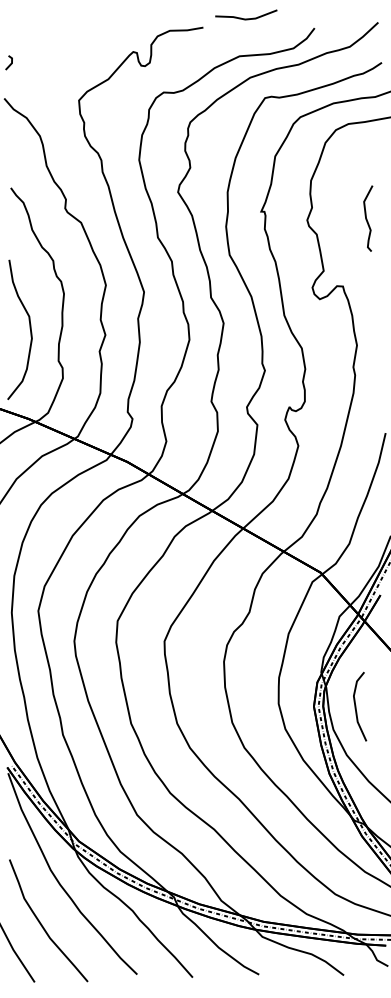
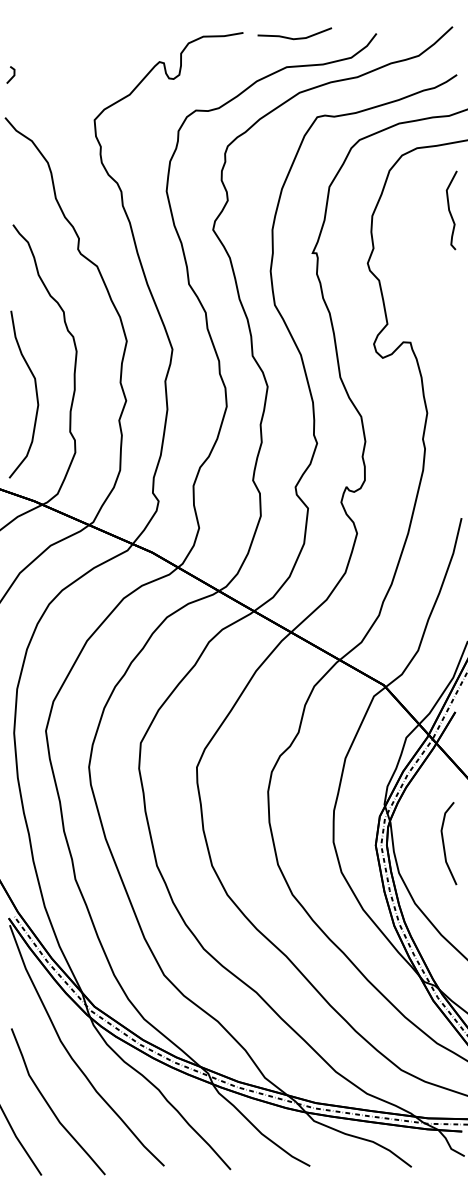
line: (243, 18) -> (291, 37), moved
curve: (367, 218) -> (450, 210), moved
line: (356, 706) -> (444, 843), moved

